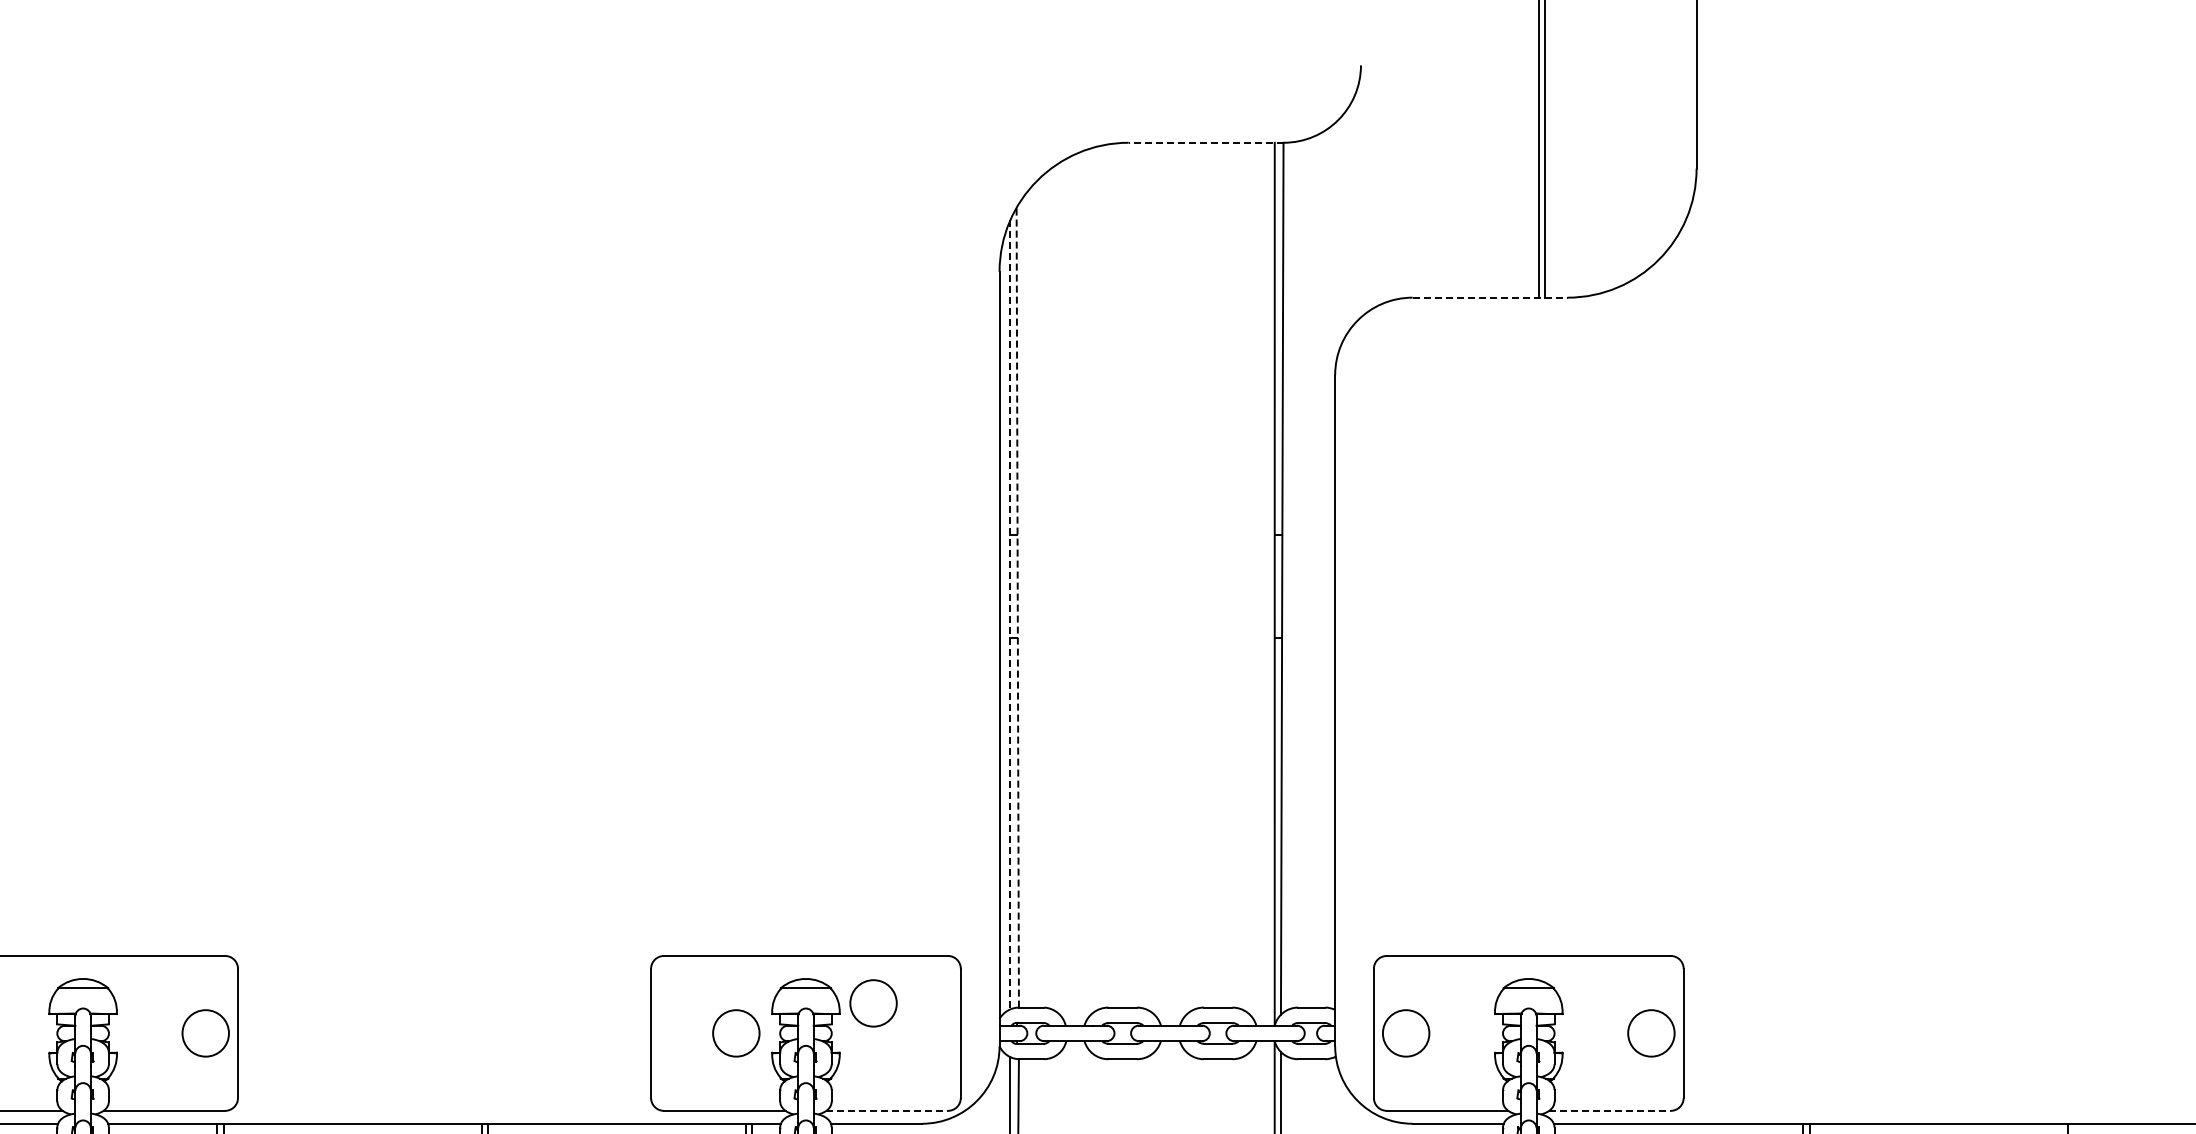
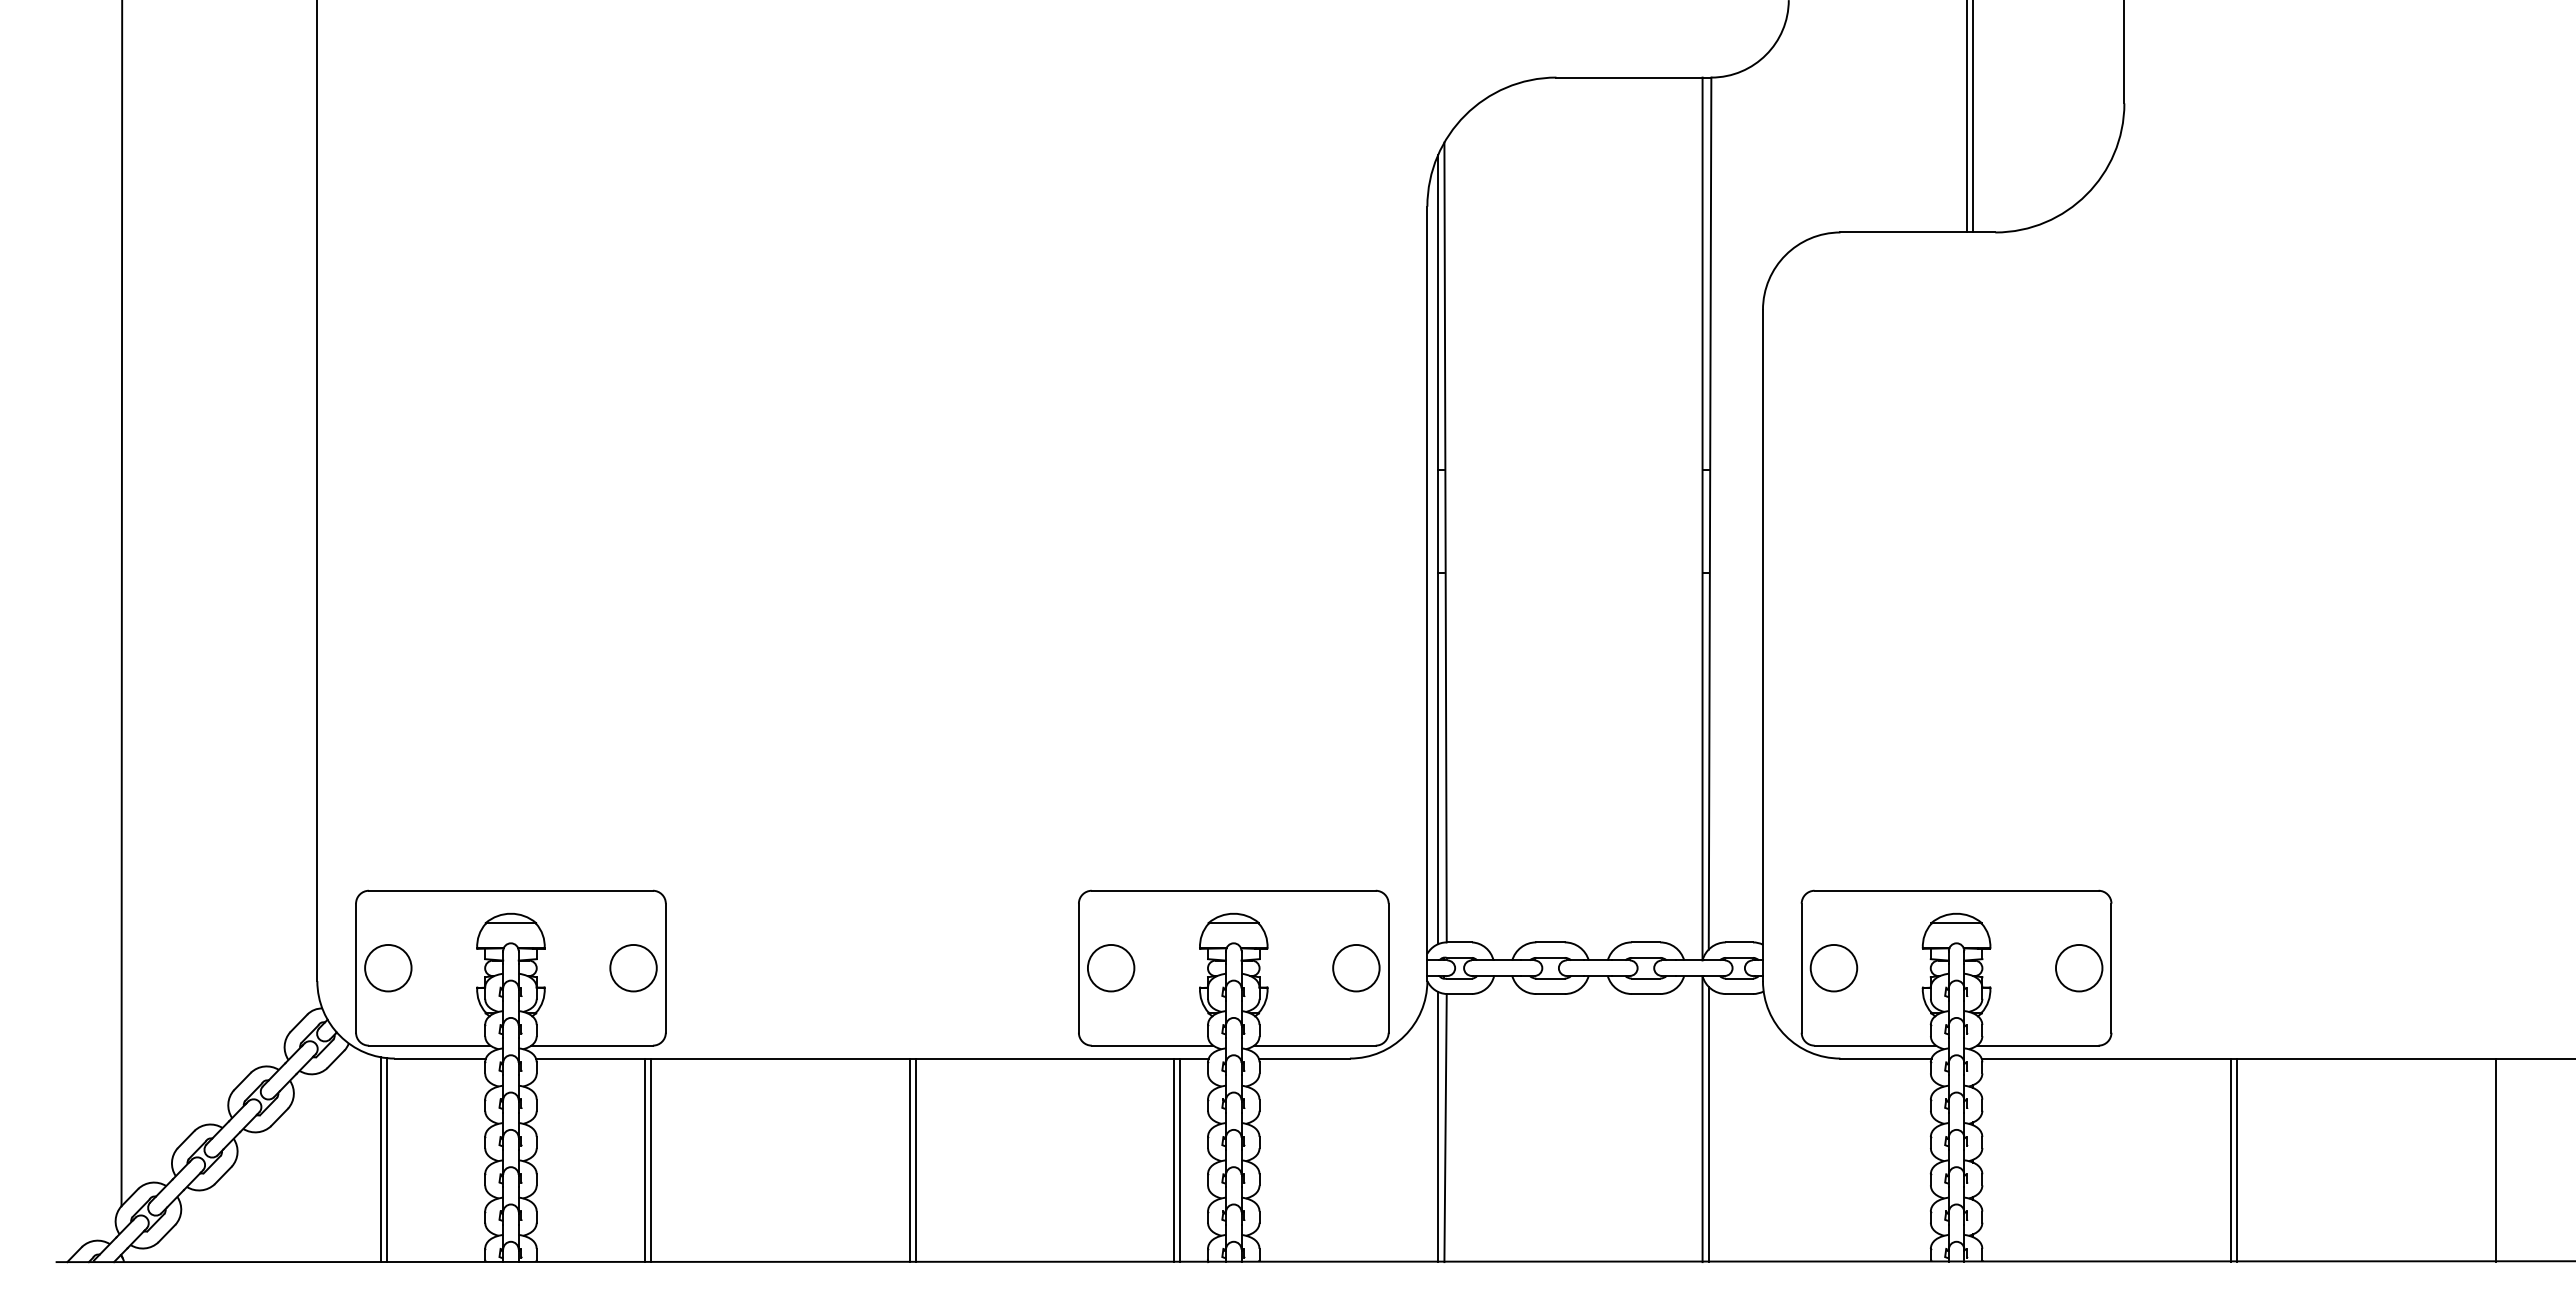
line: (1205, 142) -> (1633, 77), dashed -> solid
line: (1490, 297) -> (1918, 232), dashed -> solid
line: (1017, 607) -> (1445, 542), dashed -> solid
line: (1010, 614) -> (1438, 549), dashed -> solid
circle: (873, 1003) -> (1356, 968), moved
circle: (736, 1033) -> (1111, 968), moved
line: (886, 1110) -> (1314, 1045), dashed -> solid
line: (1609, 1110) -> (2037, 1045), dashed -> solid

